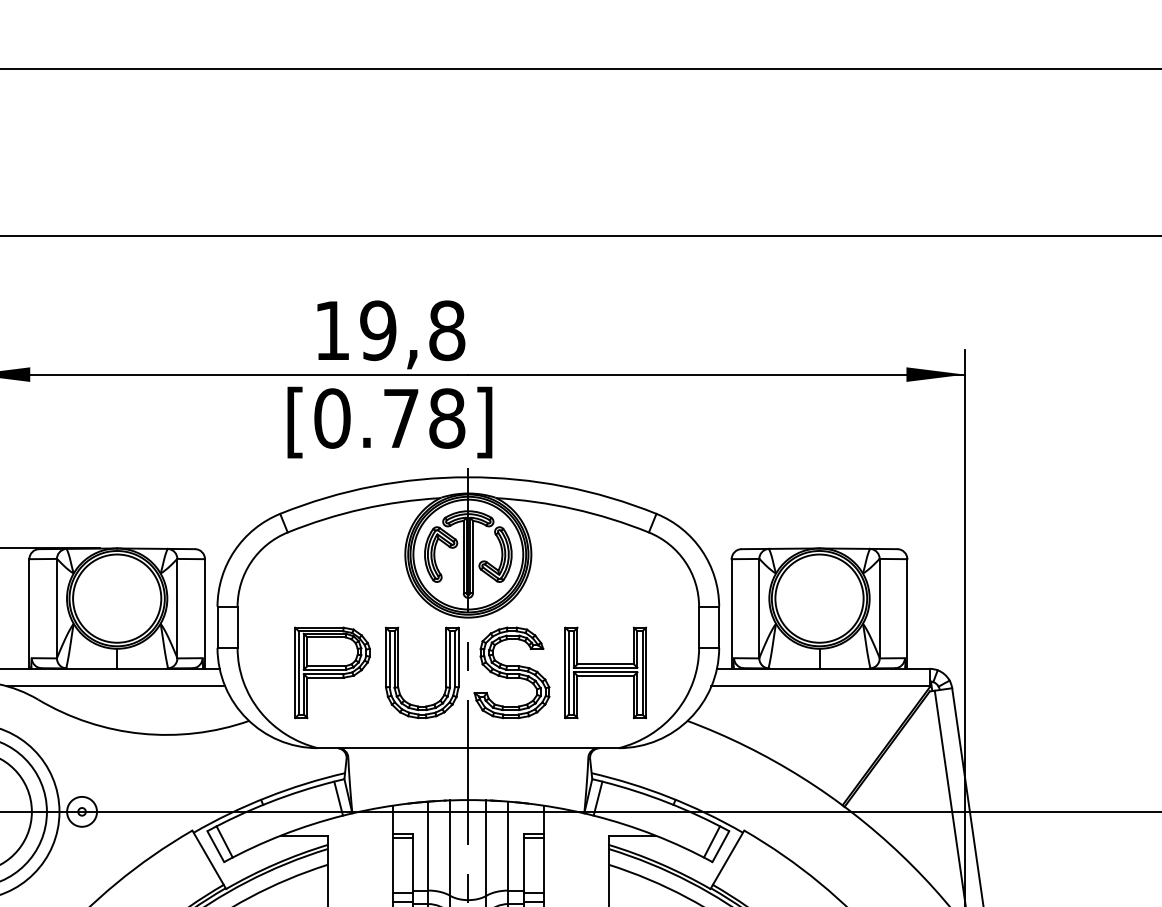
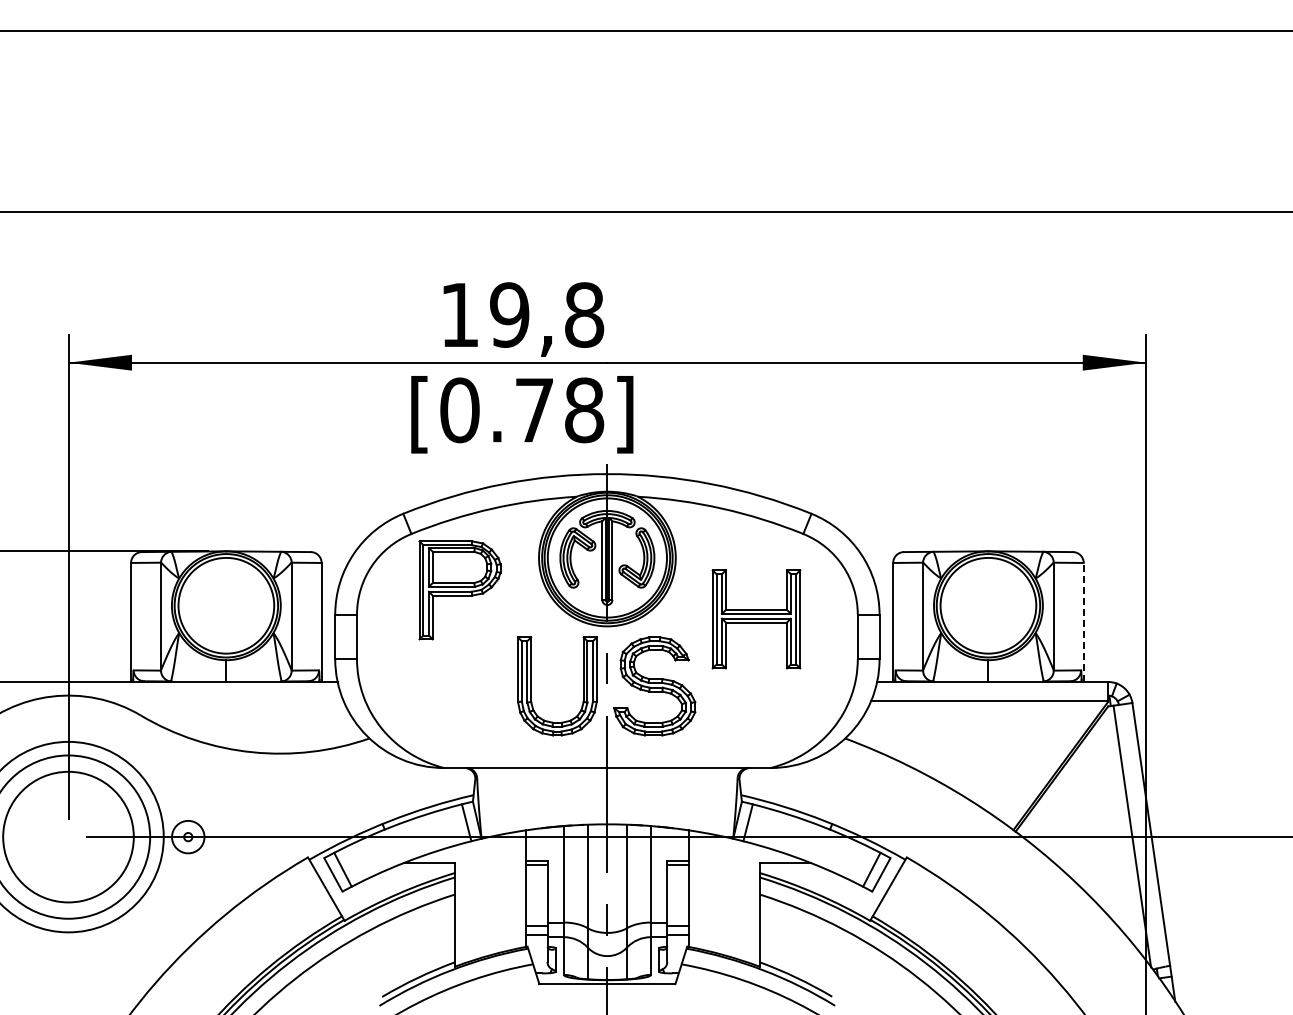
line: (907, 614) -> (1083, 622), solid -> dashed
part: (332, 673) -> (459, 590), moved
part: (605, 673) -> (756, 619), moved
line: (115, 686) -> (224, 701), removed

